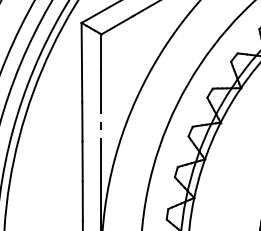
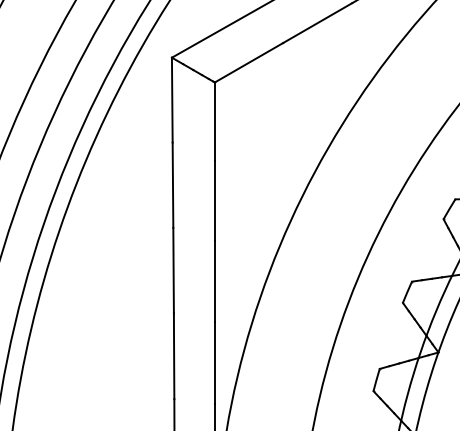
line: (101, 126) -> (214, 281), dashed -> solid

